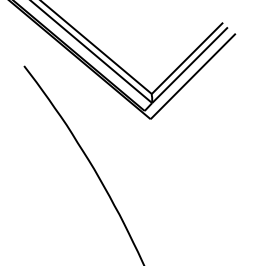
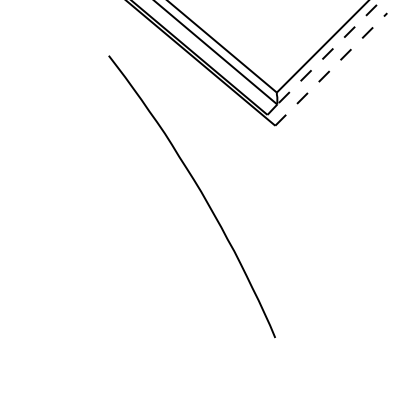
line: (189, 65) -> (326, 55), solid -> dashed
line: (193, 76) -> (331, 69), solid -> dashed

